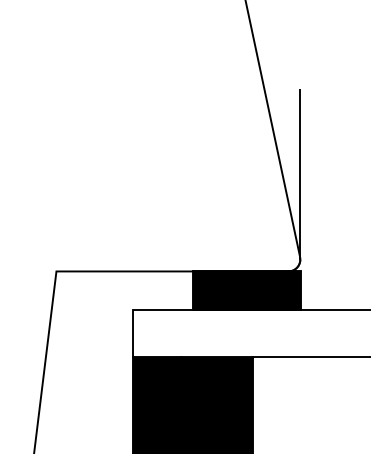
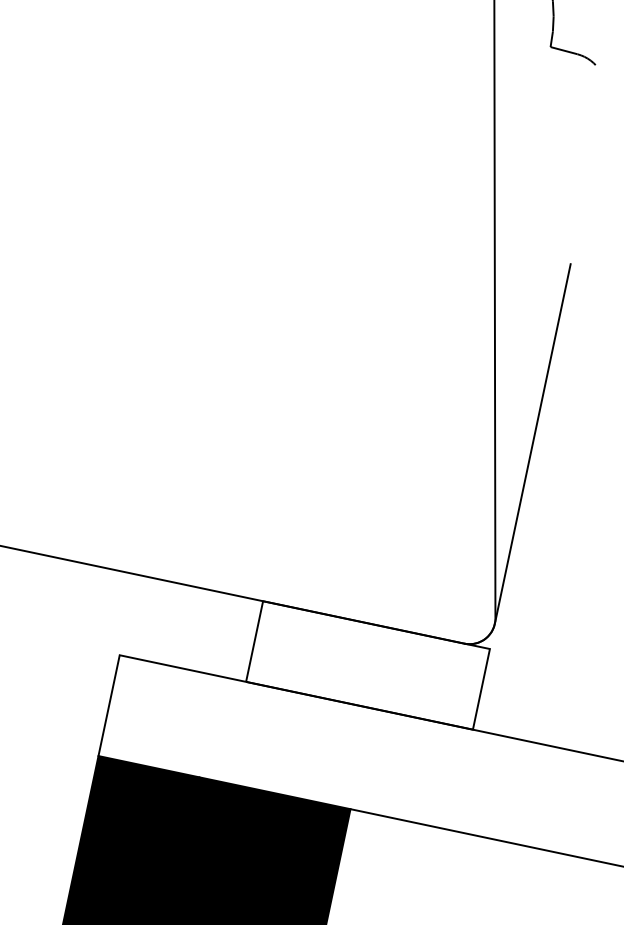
fill: (246, 290) -> (367, 665), removed

